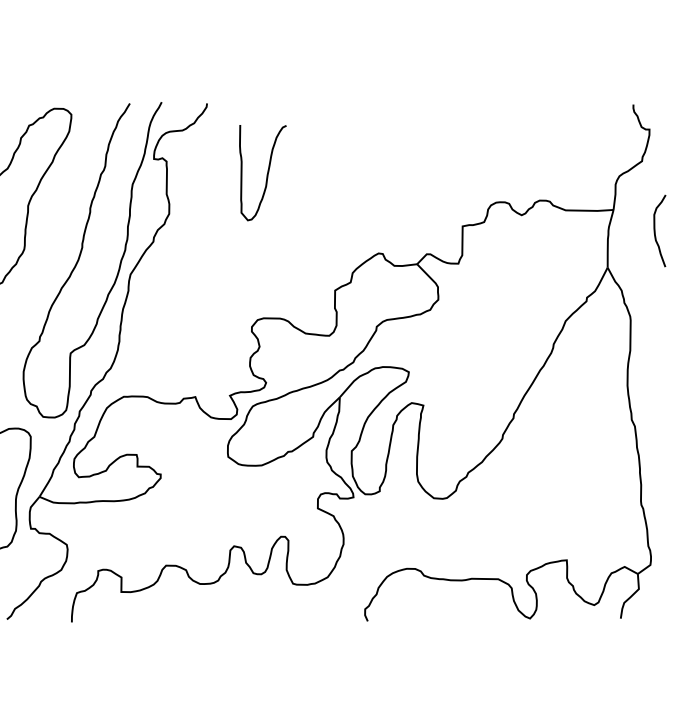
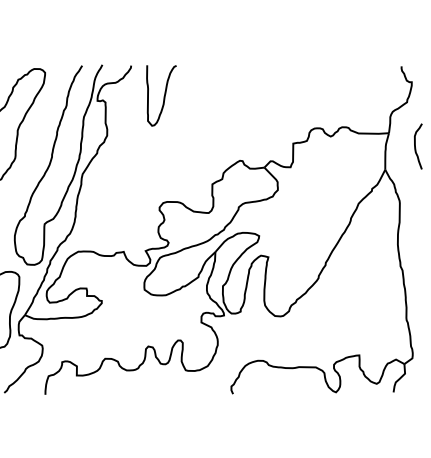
curve: (265, 174) -> (163, 96), moved

